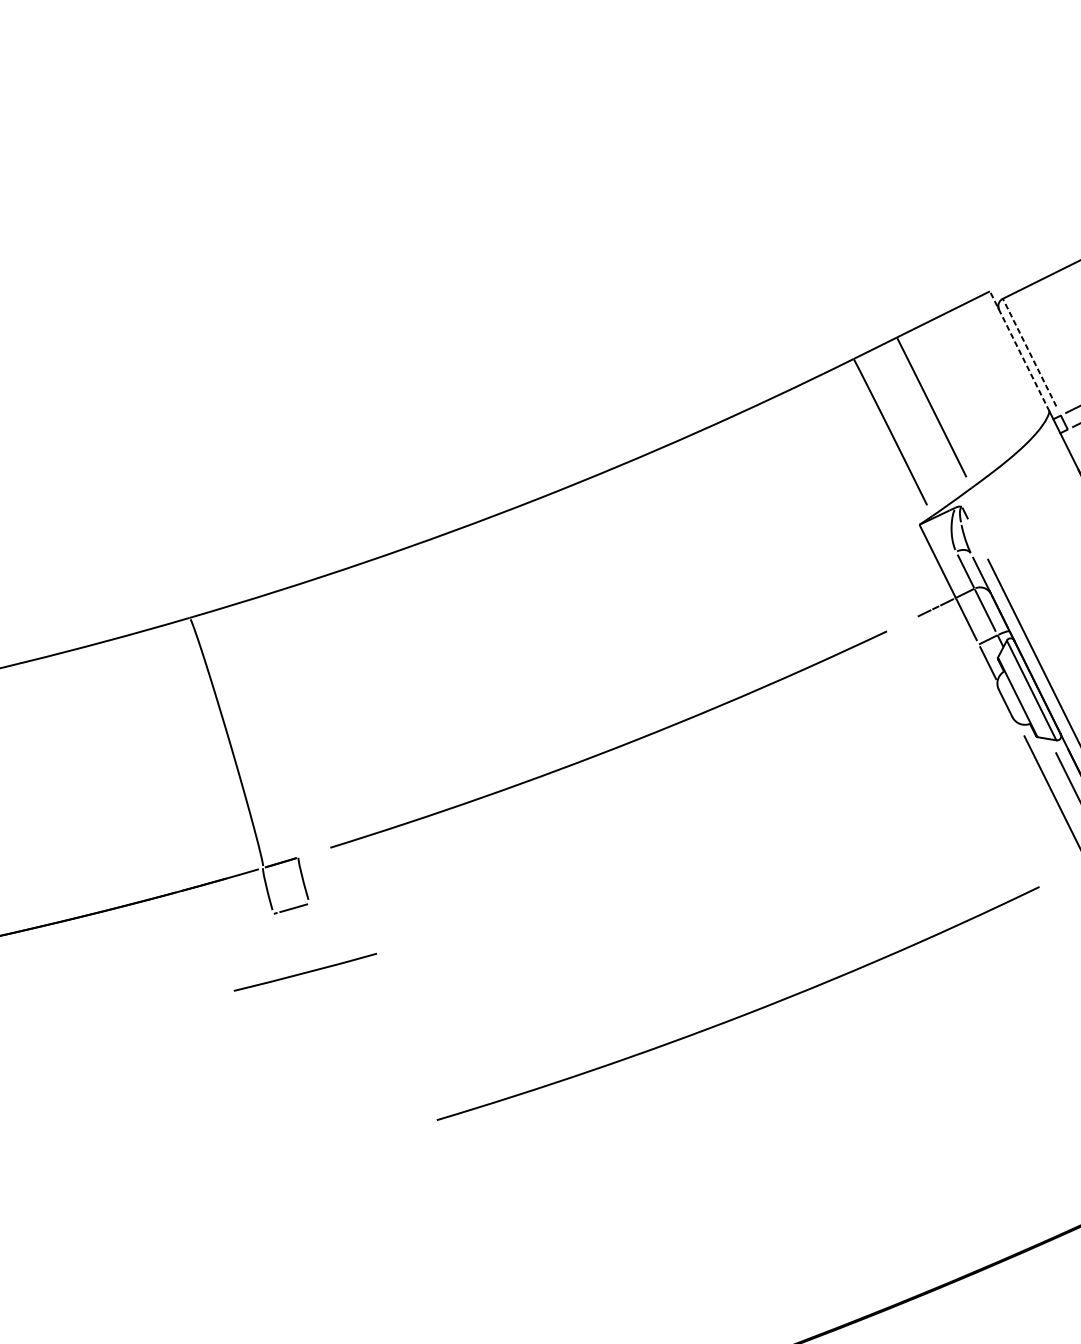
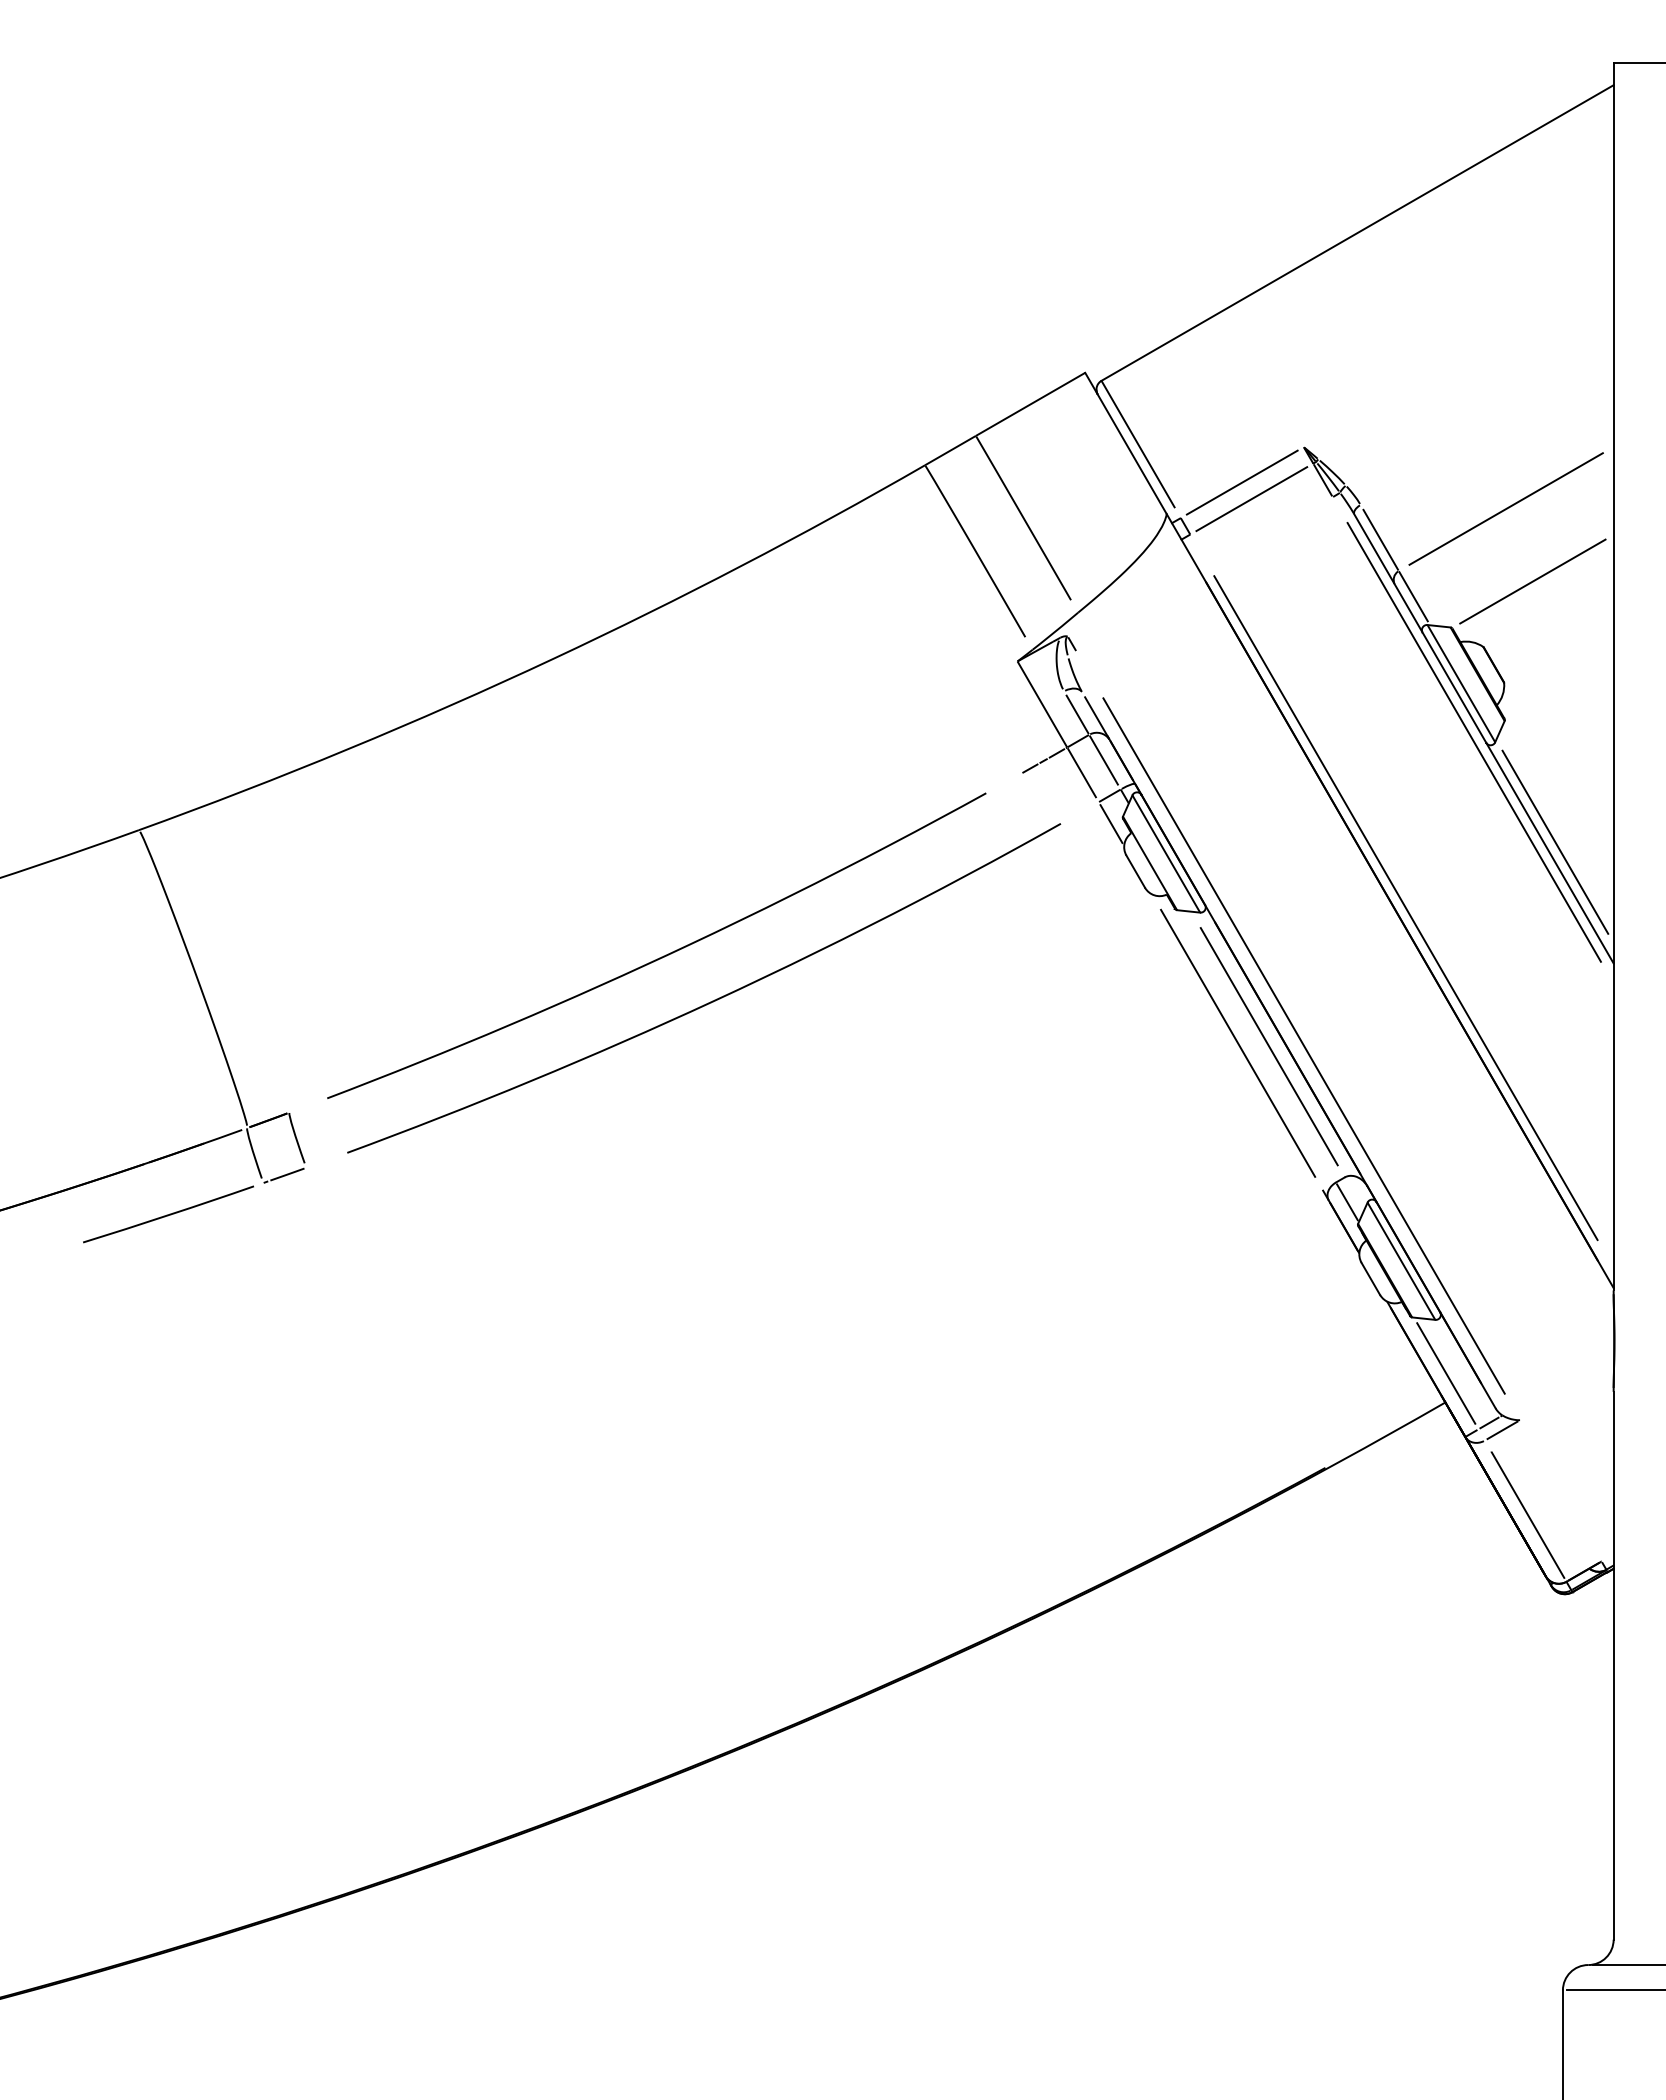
line: (1019, 351) -> (1125, 443), dashed -> solid
line: (1029, 352) -> (1138, 444), dashed -> solid
line: (305, 972) -> (168, 1214), moved
curve: (742, 1014) -> (710, 1001), moved

